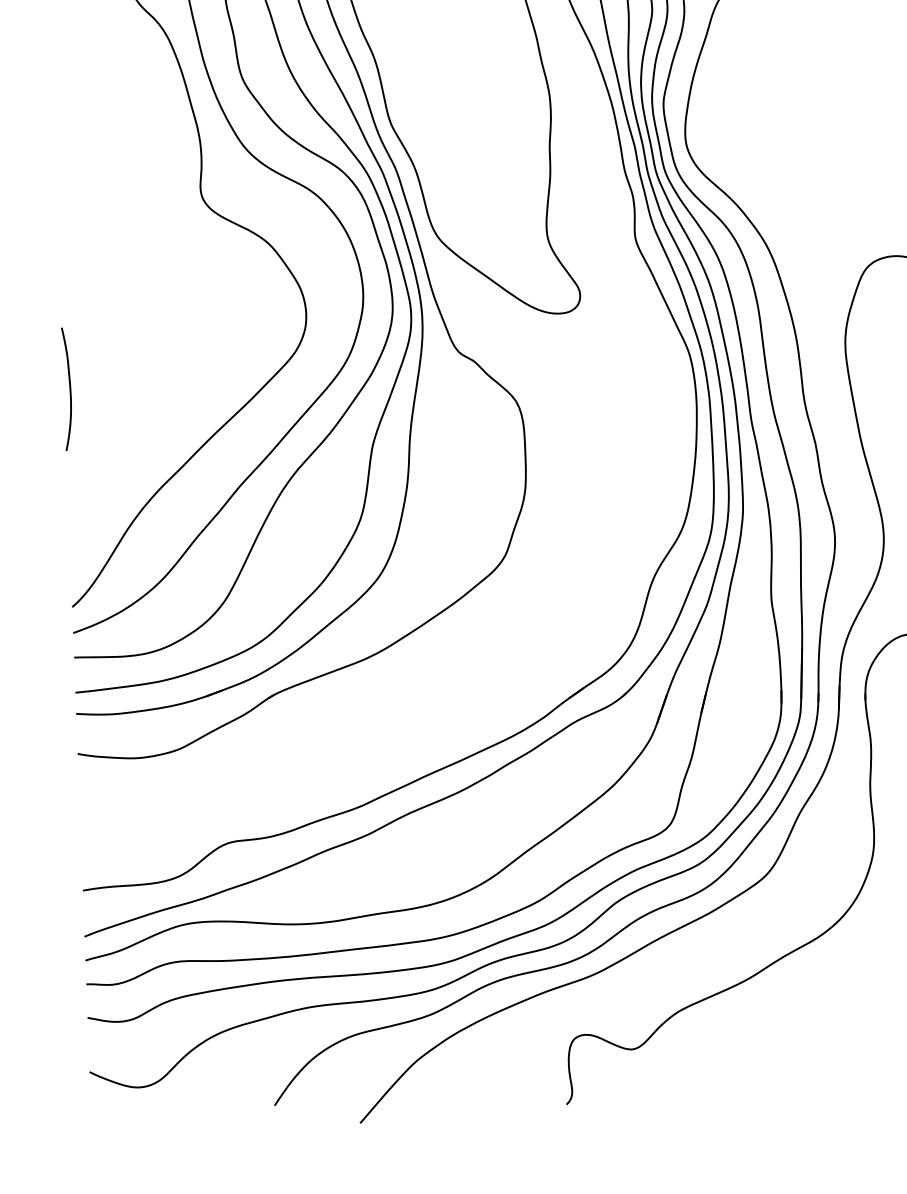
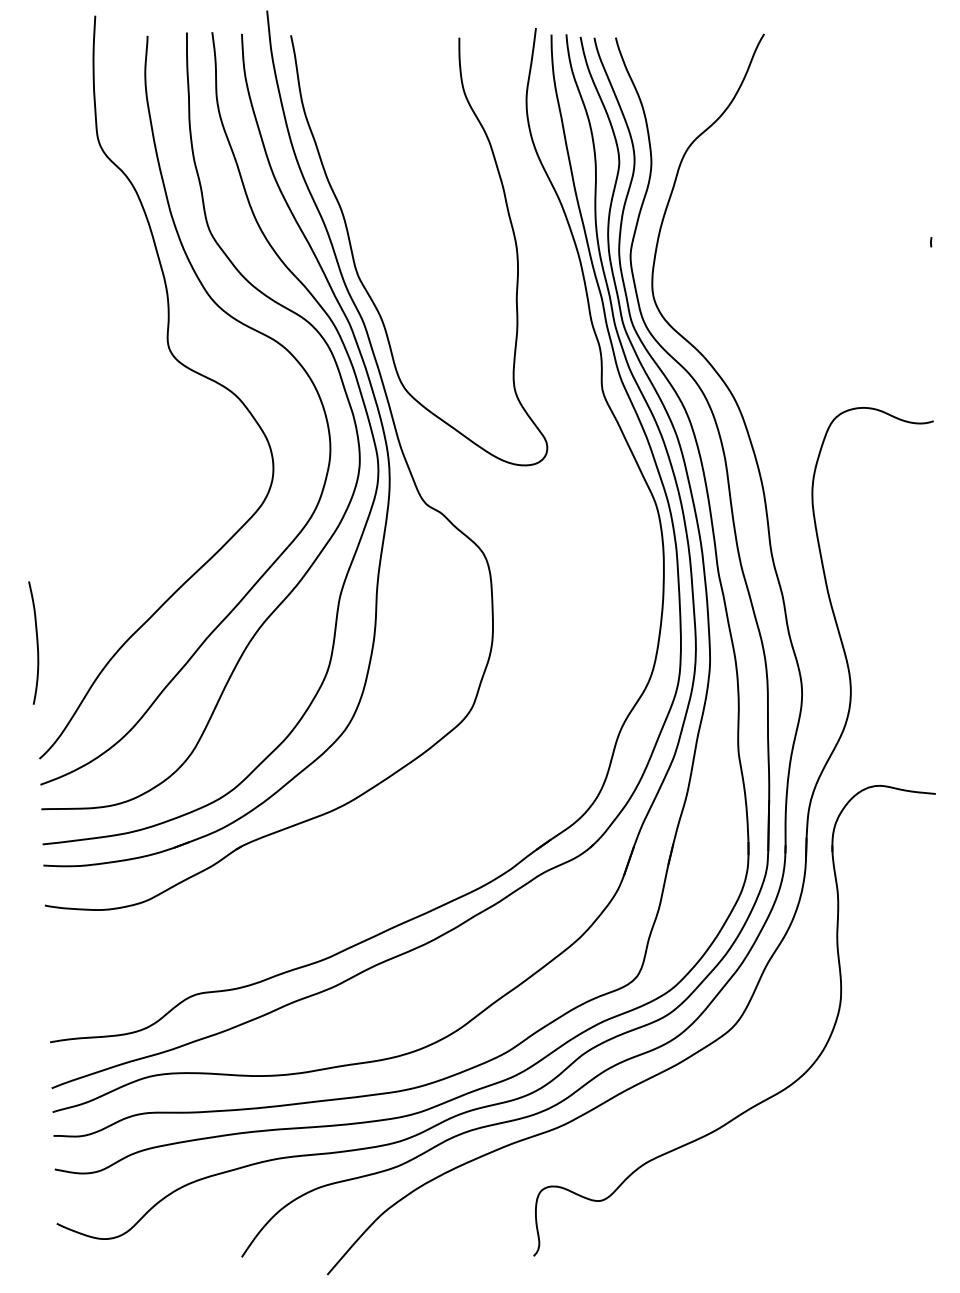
curve: (69, 388) -> (36, 642), moved

